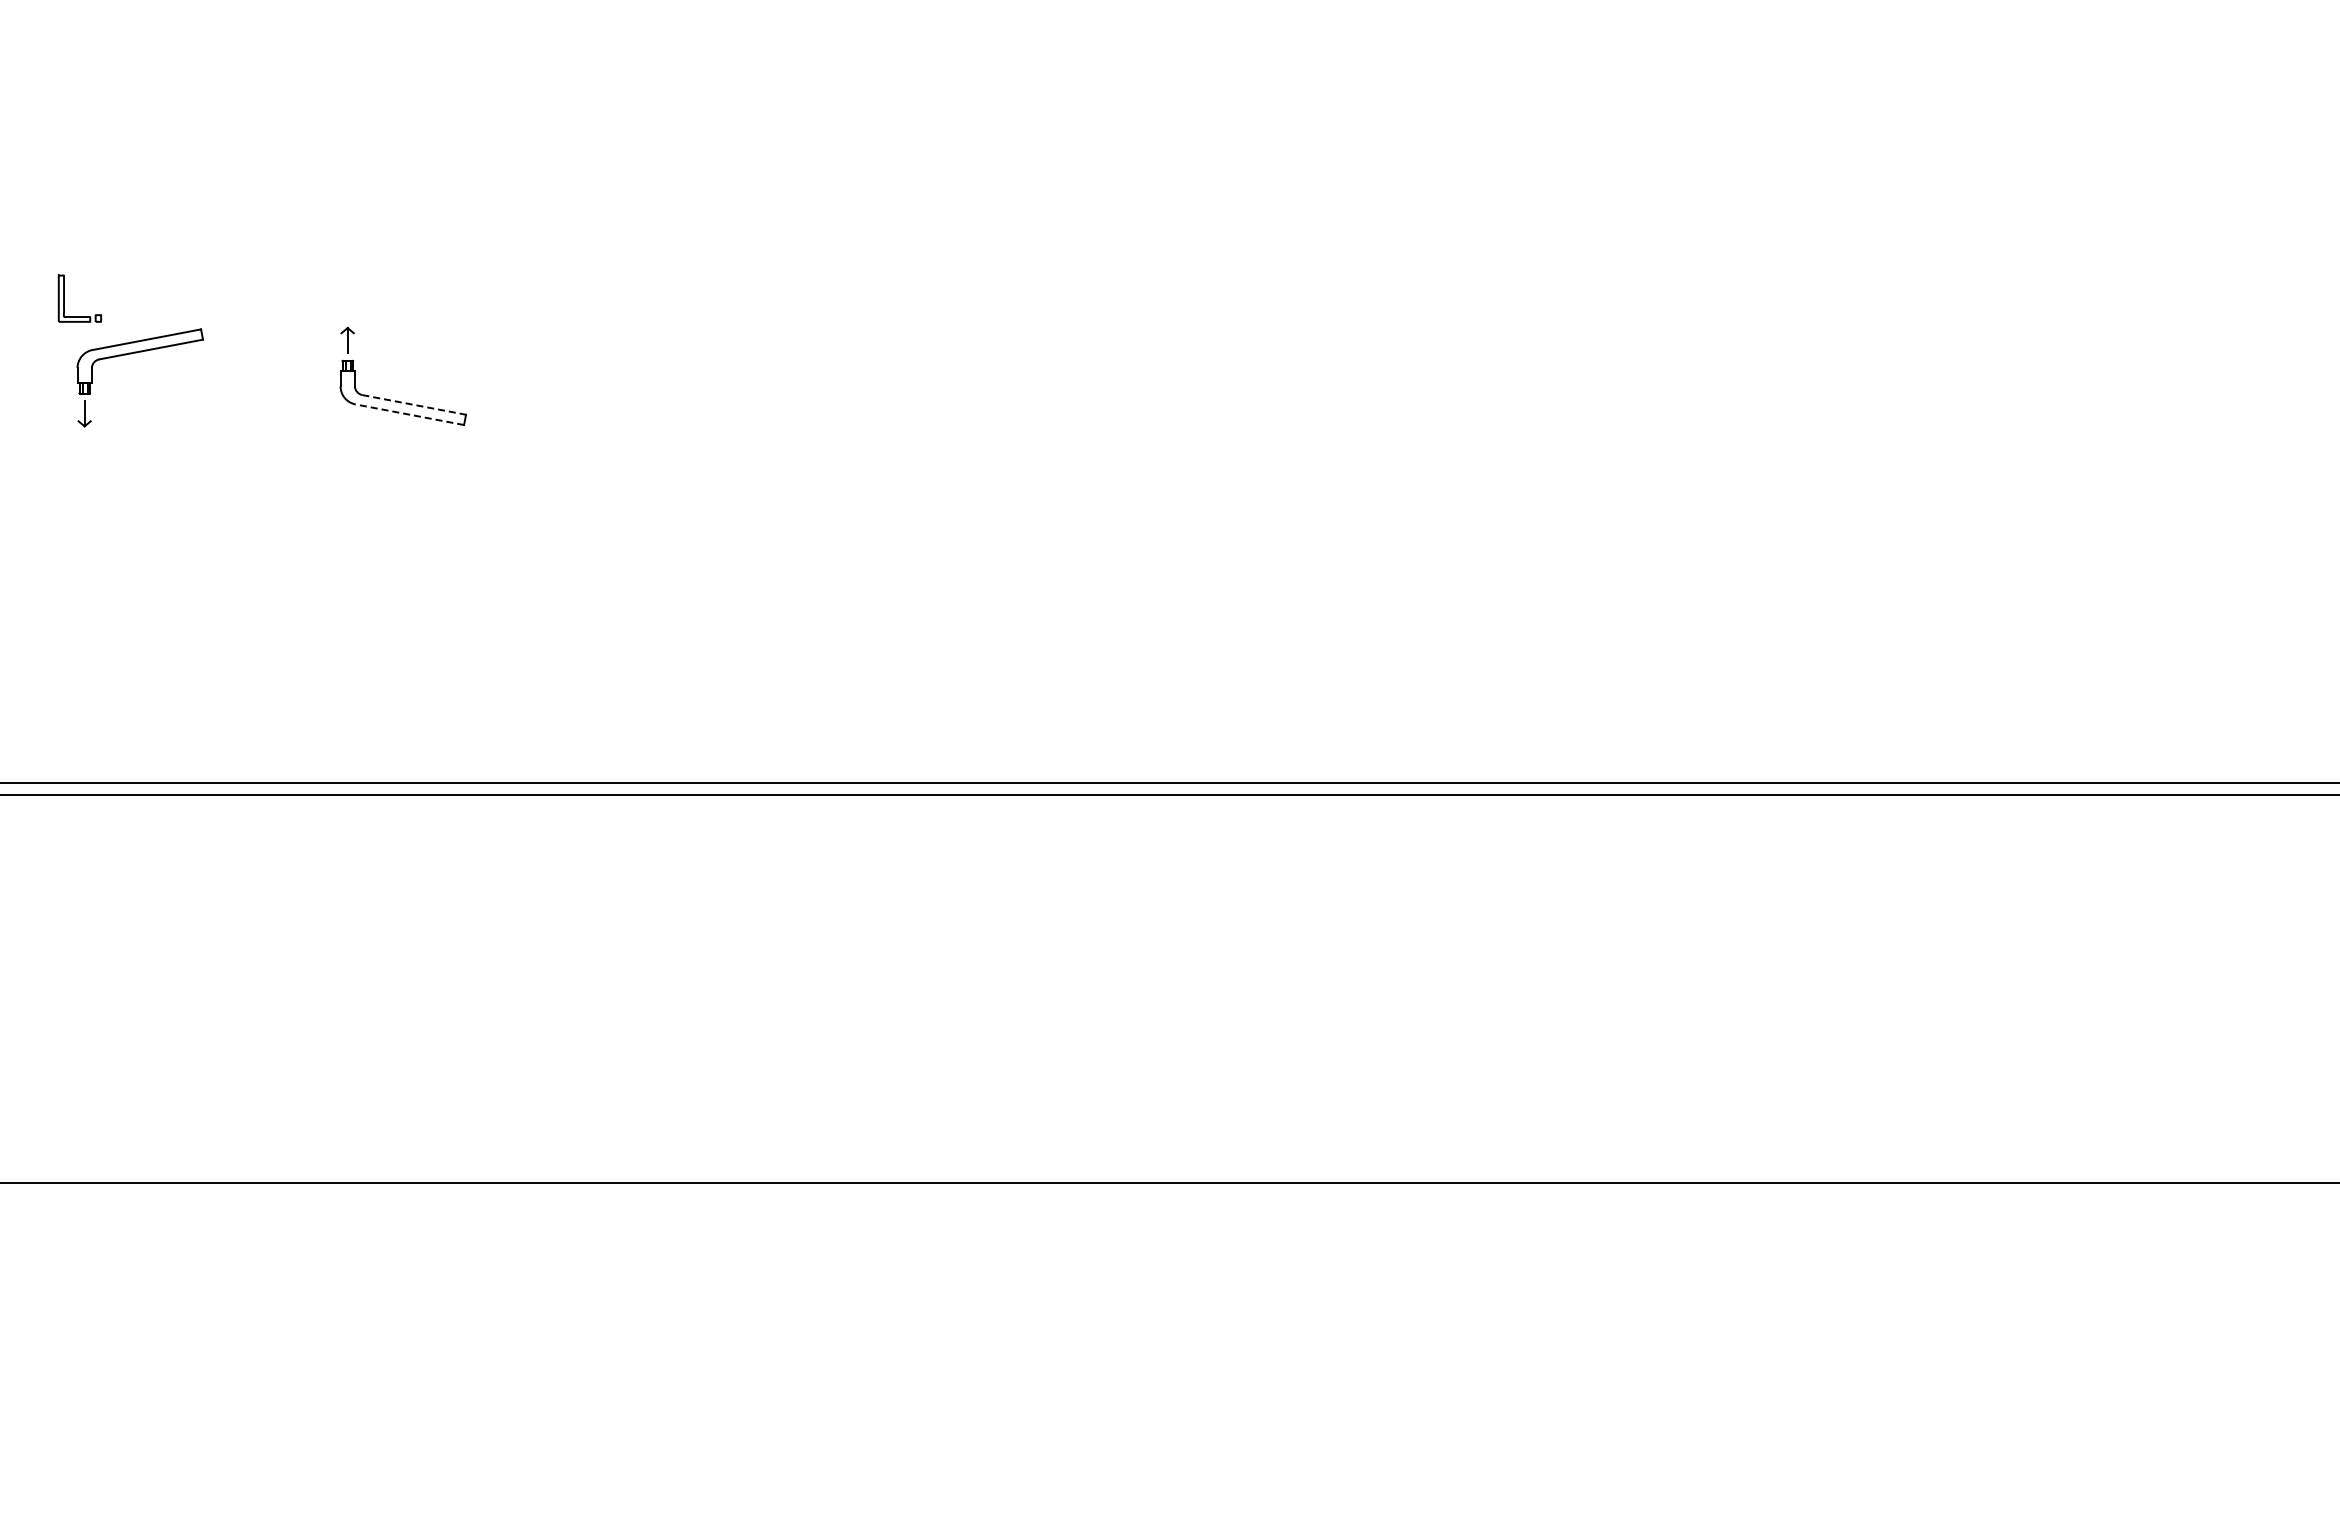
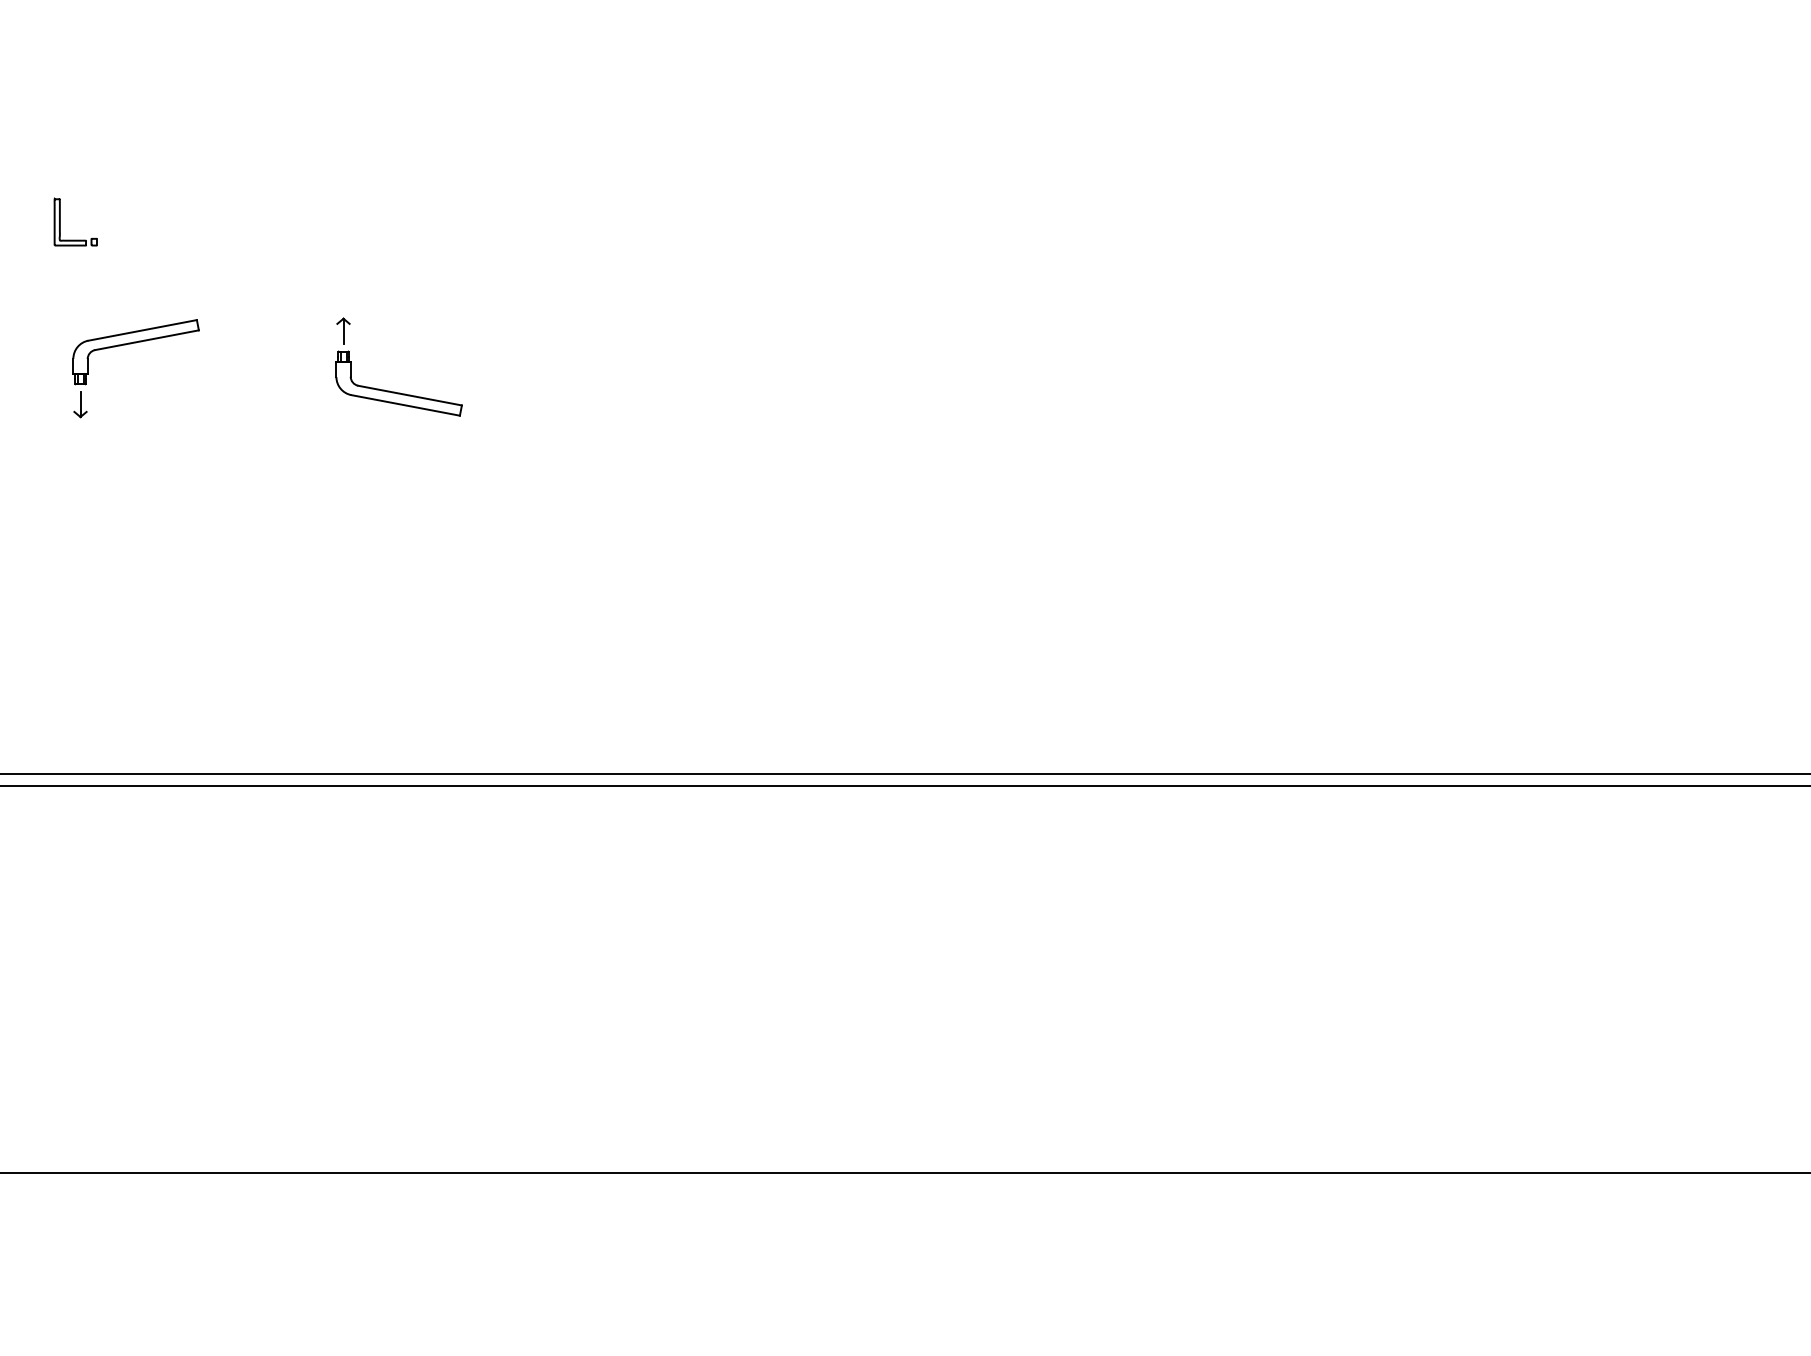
part: (64, 297) -> (60, 221), moved
line: (414, 404) -> (410, 395), dashed -> solid
line: (409, 414) -> (405, 405), dashed -> solid

